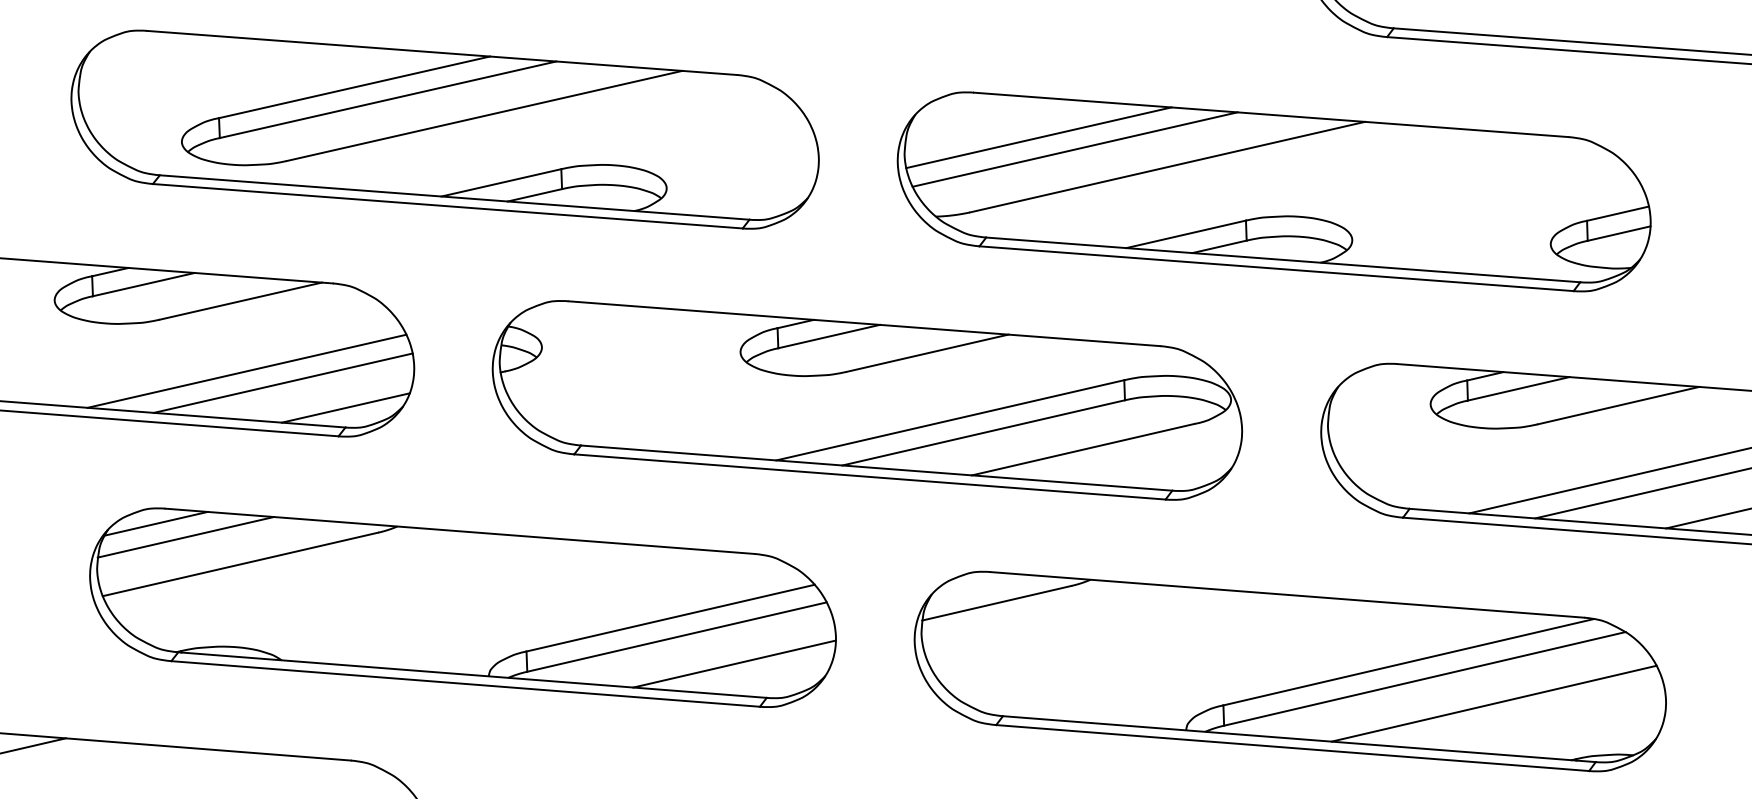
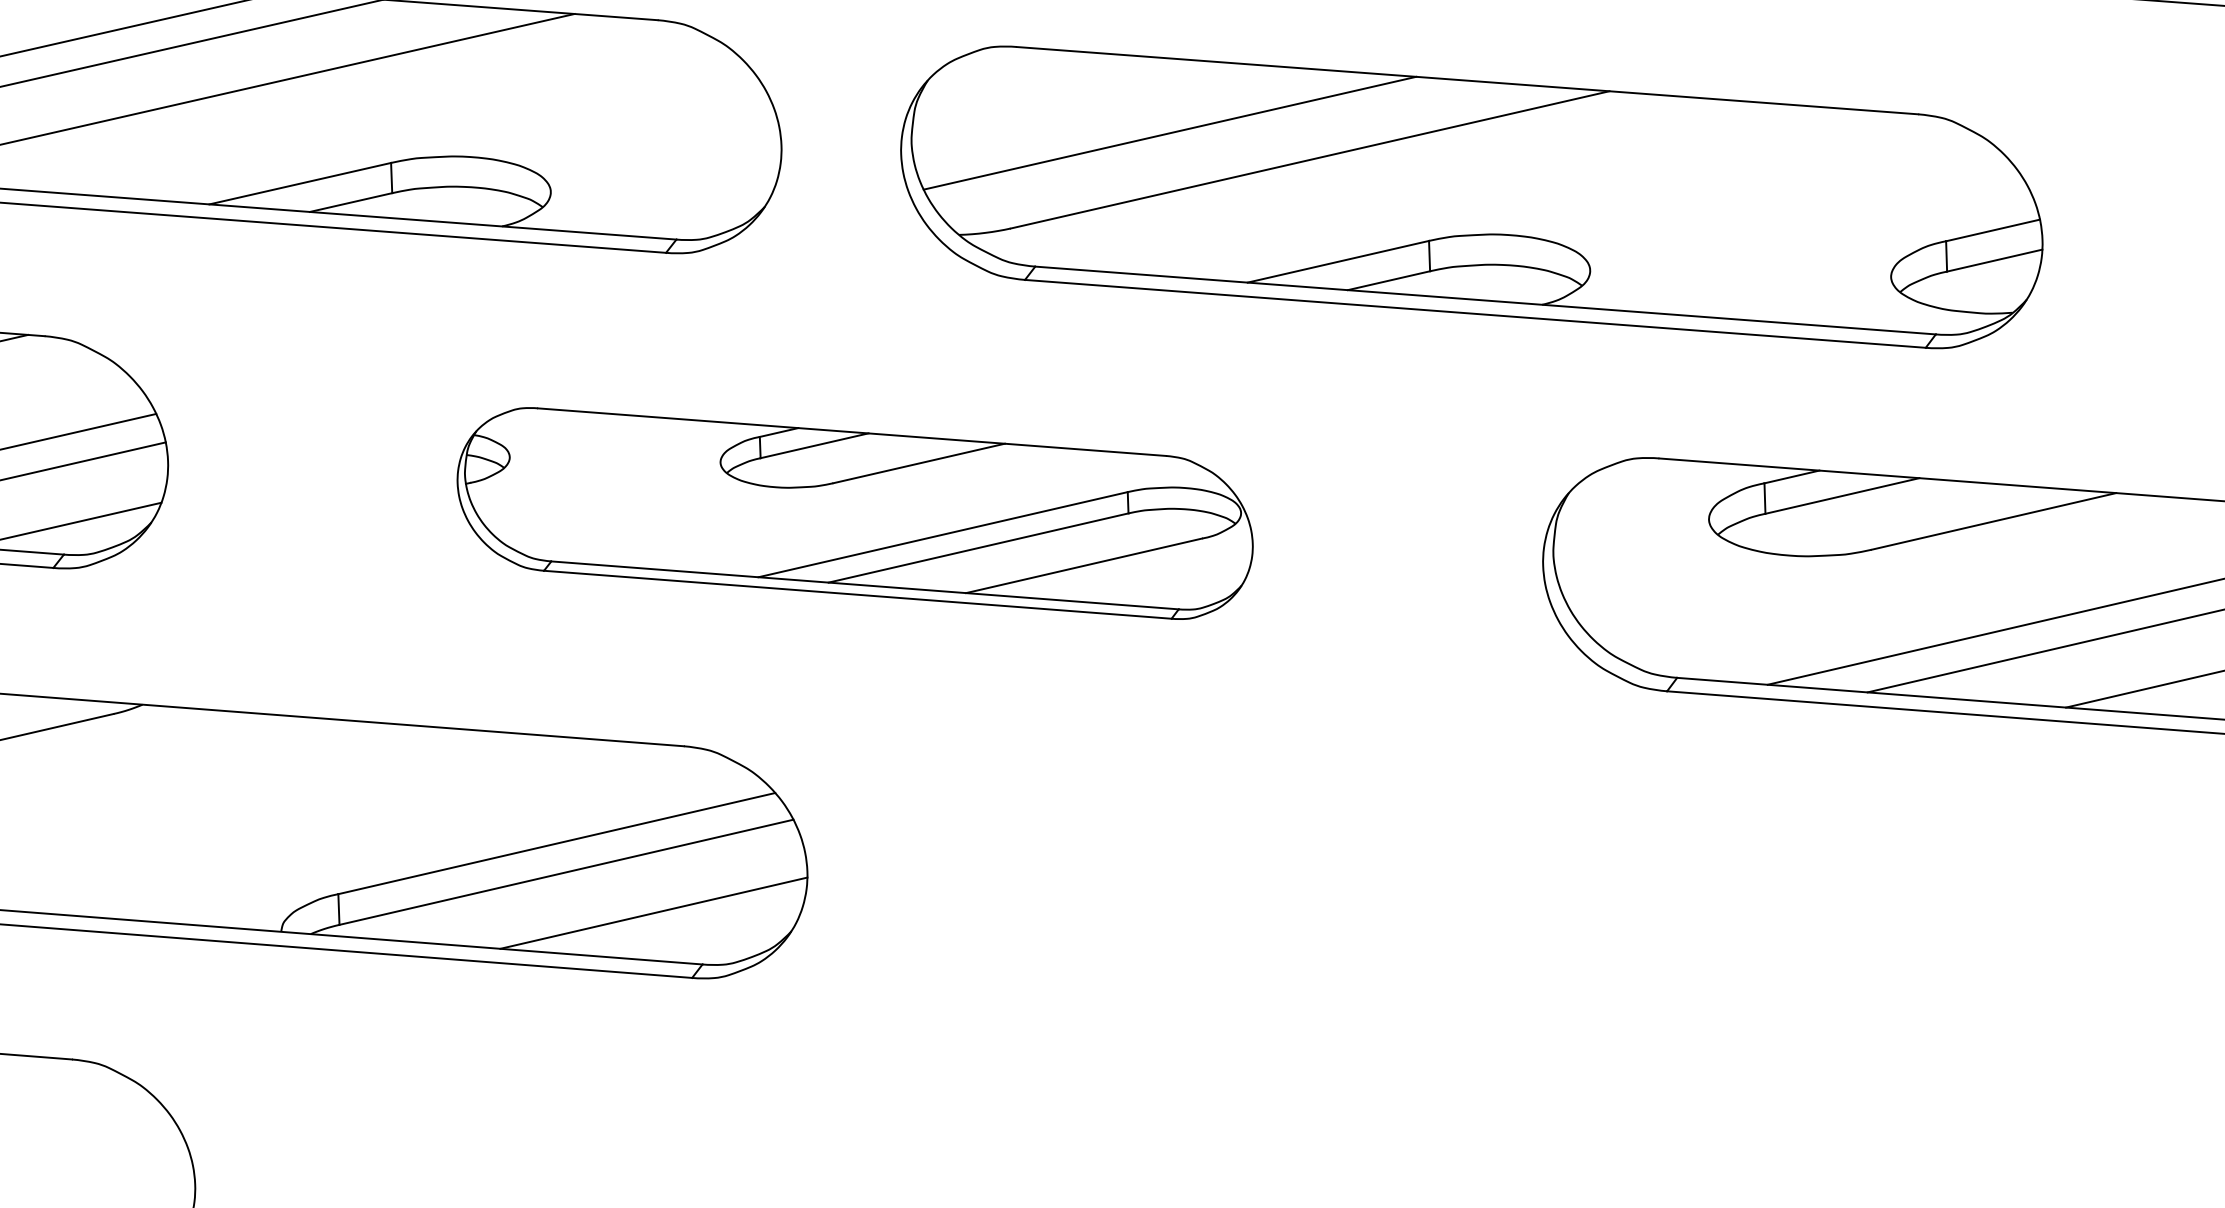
line: (1038, 137) -> (1114, 114), removed
part: (867, 400) -> (855, 513), size x0.7
part: (1289, 671) -> (1495, 924), removed

